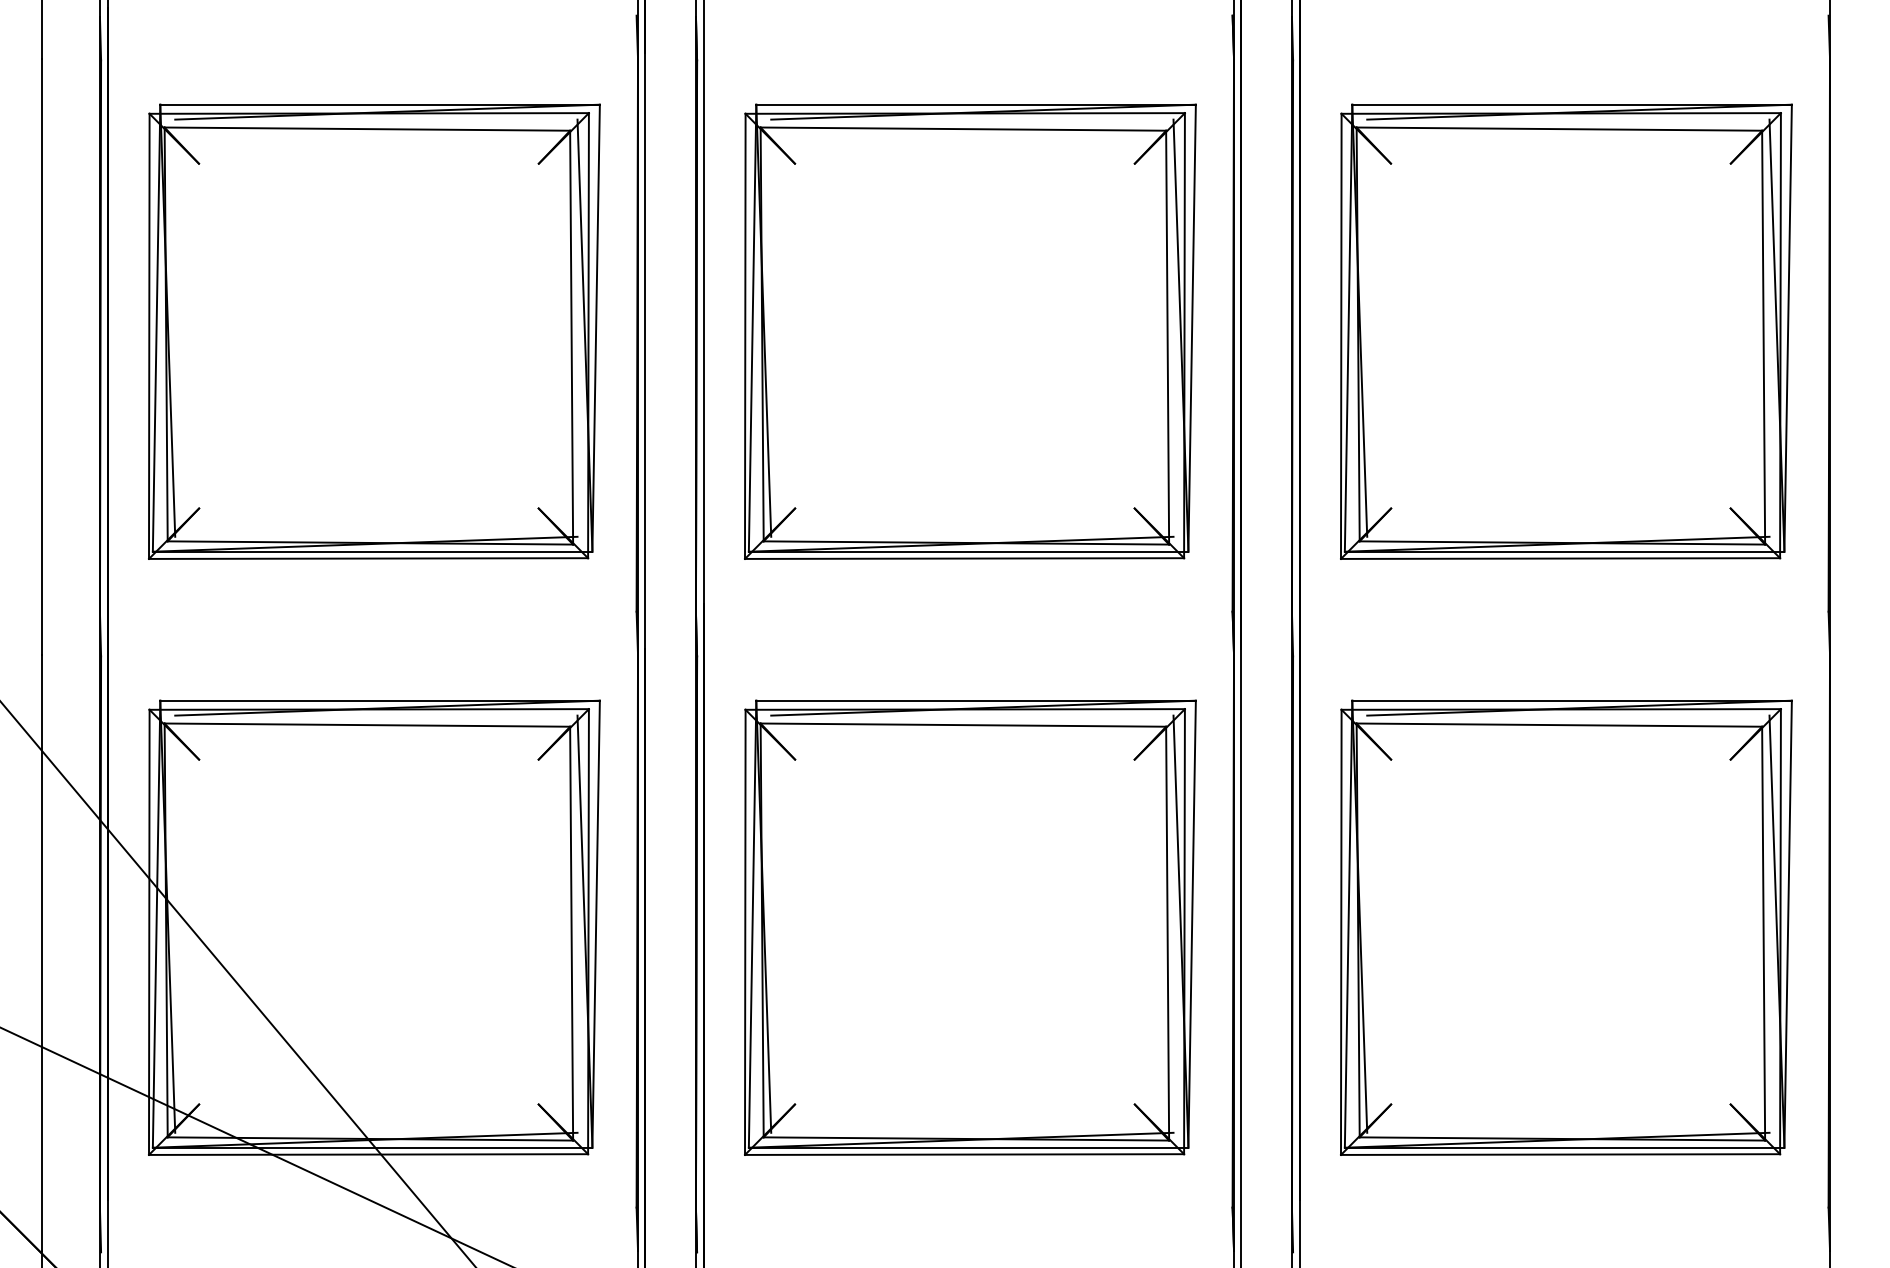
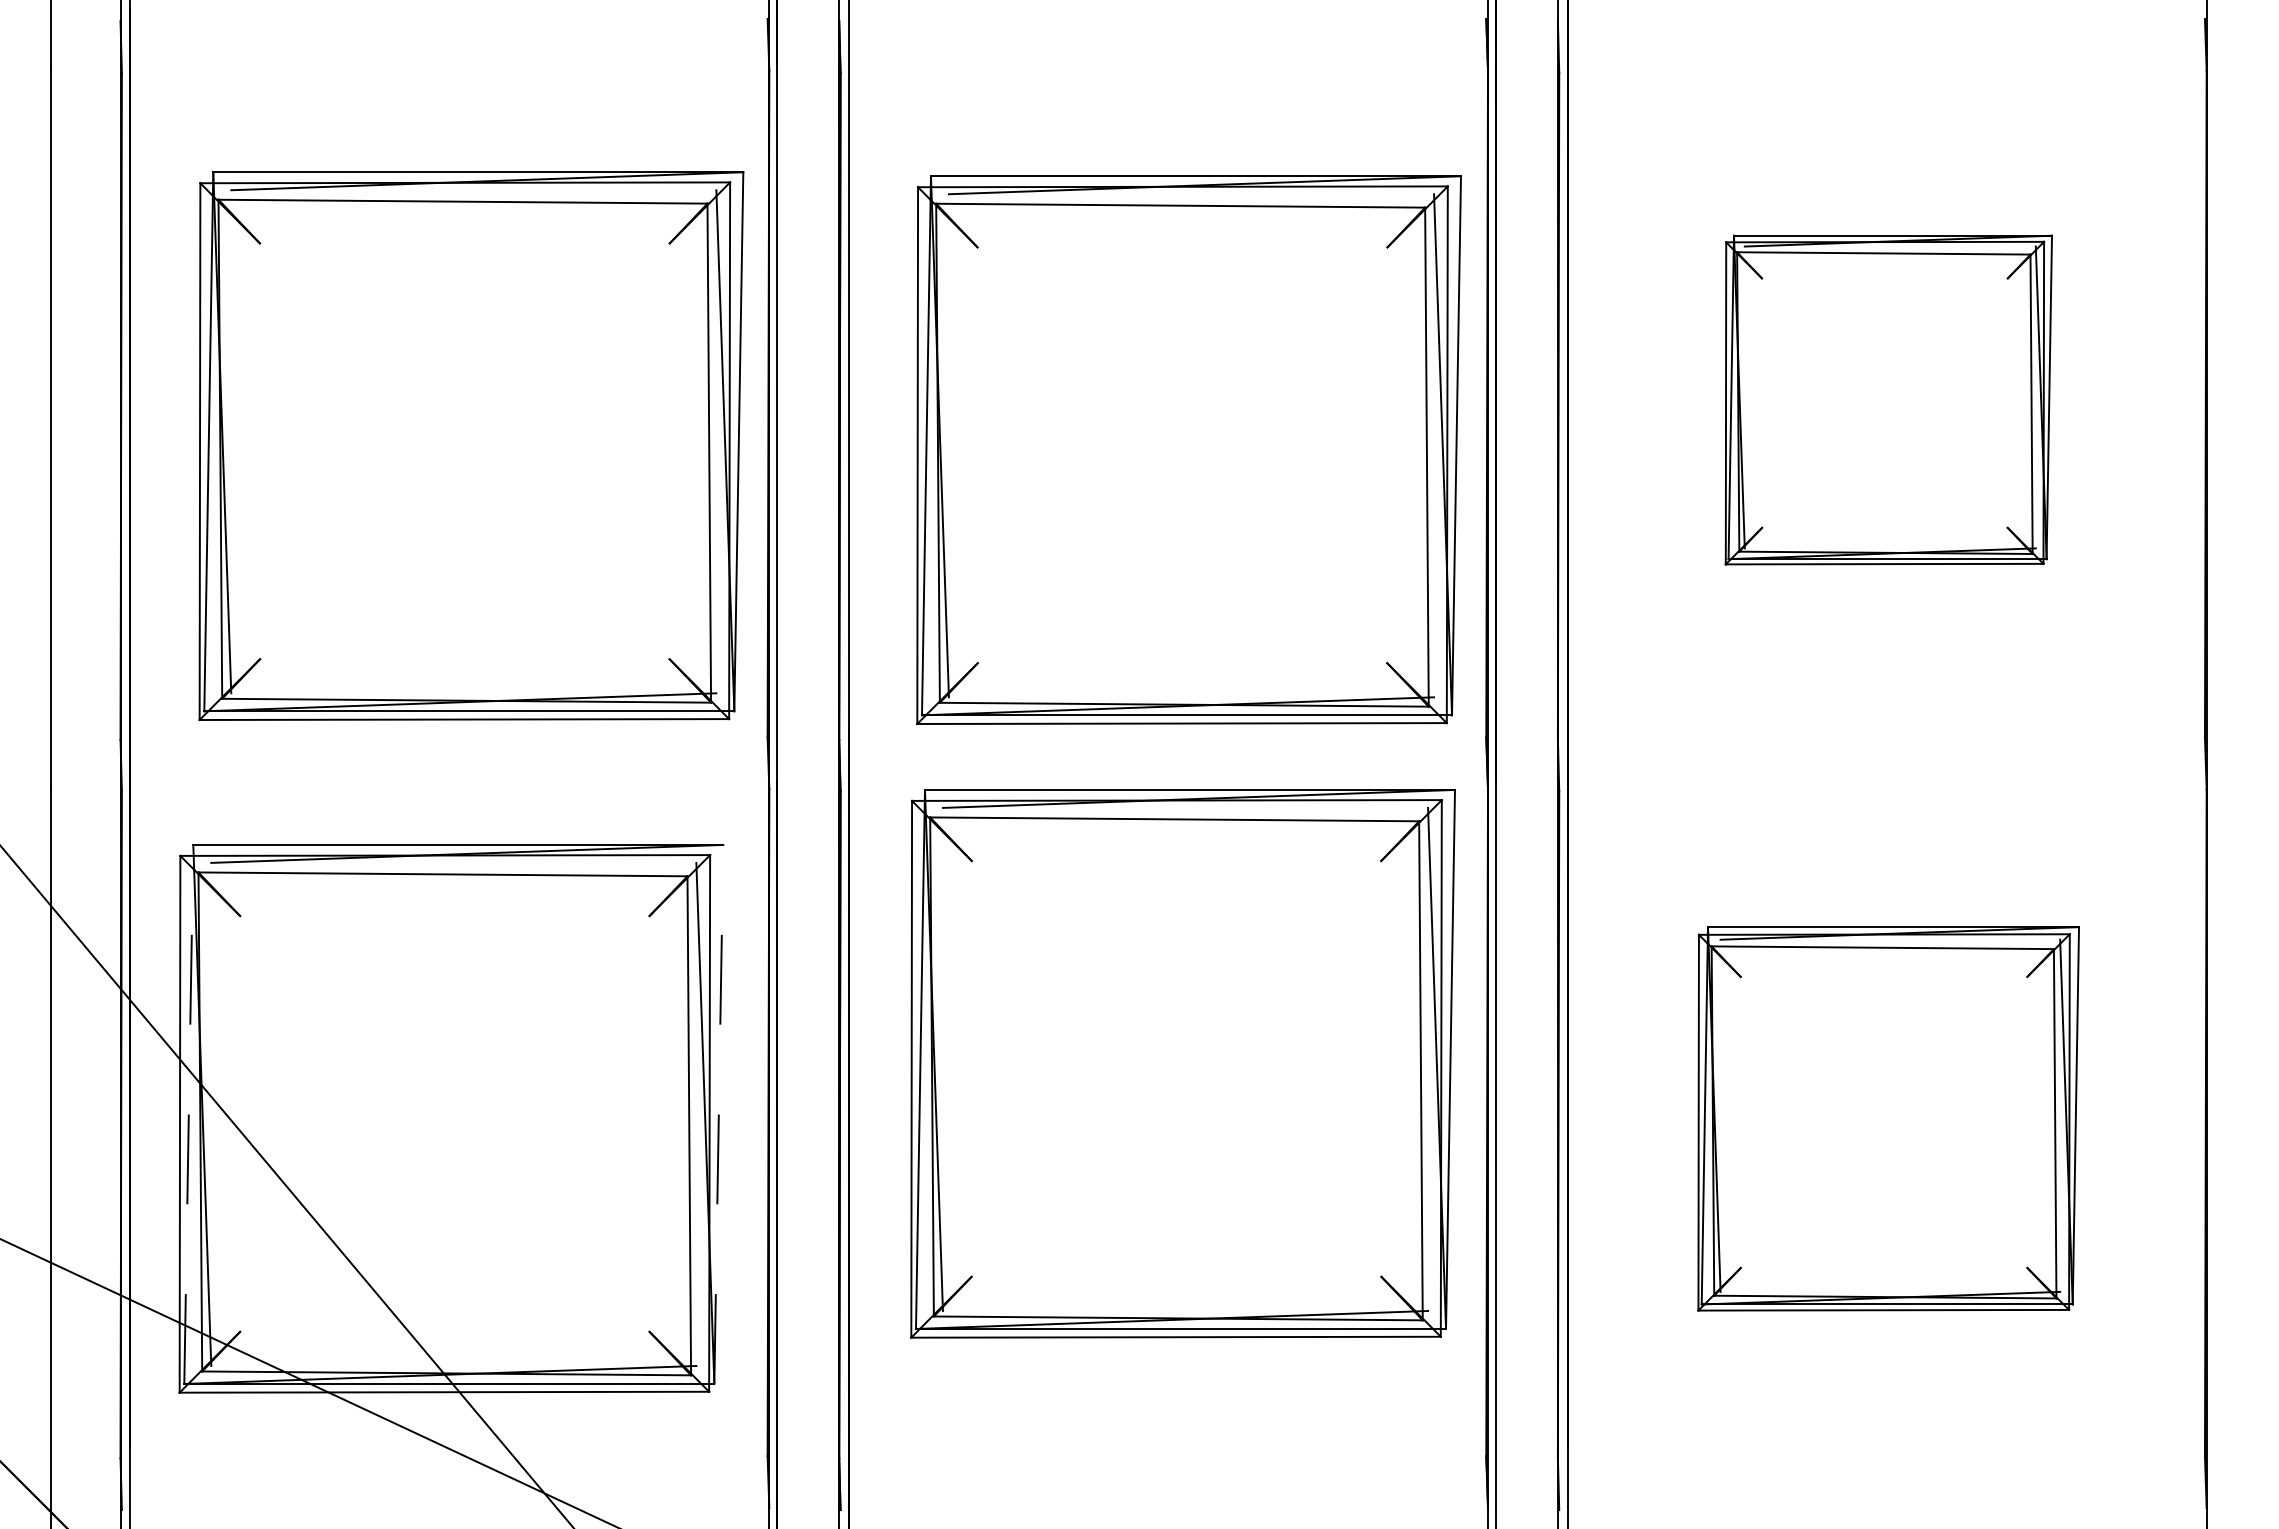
part: (1566, 331) -> (1888, 399), size x0.6
part: (374, 332) -> (471, 446), moved
part: (969, 332) -> (1188, 450), moved
line: (156, 924) -> (188, 1114), solid -> dashed
line: (595, 924) -> (718, 1114), solid -> dashed
part: (969, 927) -> (1182, 1063), moved
part: (1566, 927) -> (1888, 1118), size x0.7

